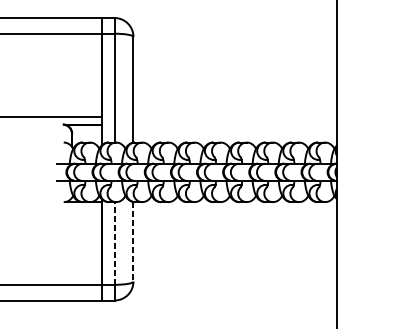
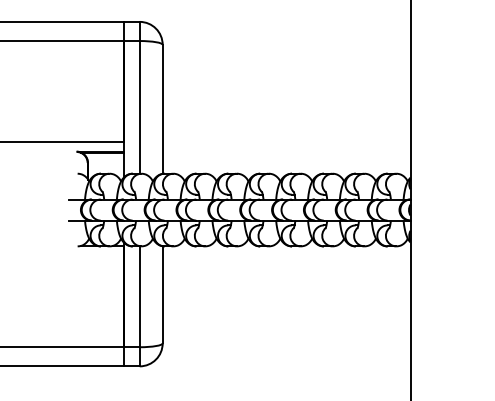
line: (133, 241) -> (162, 294), dashed -> solid
line: (114, 243) -> (139, 296), dashed -> solid

